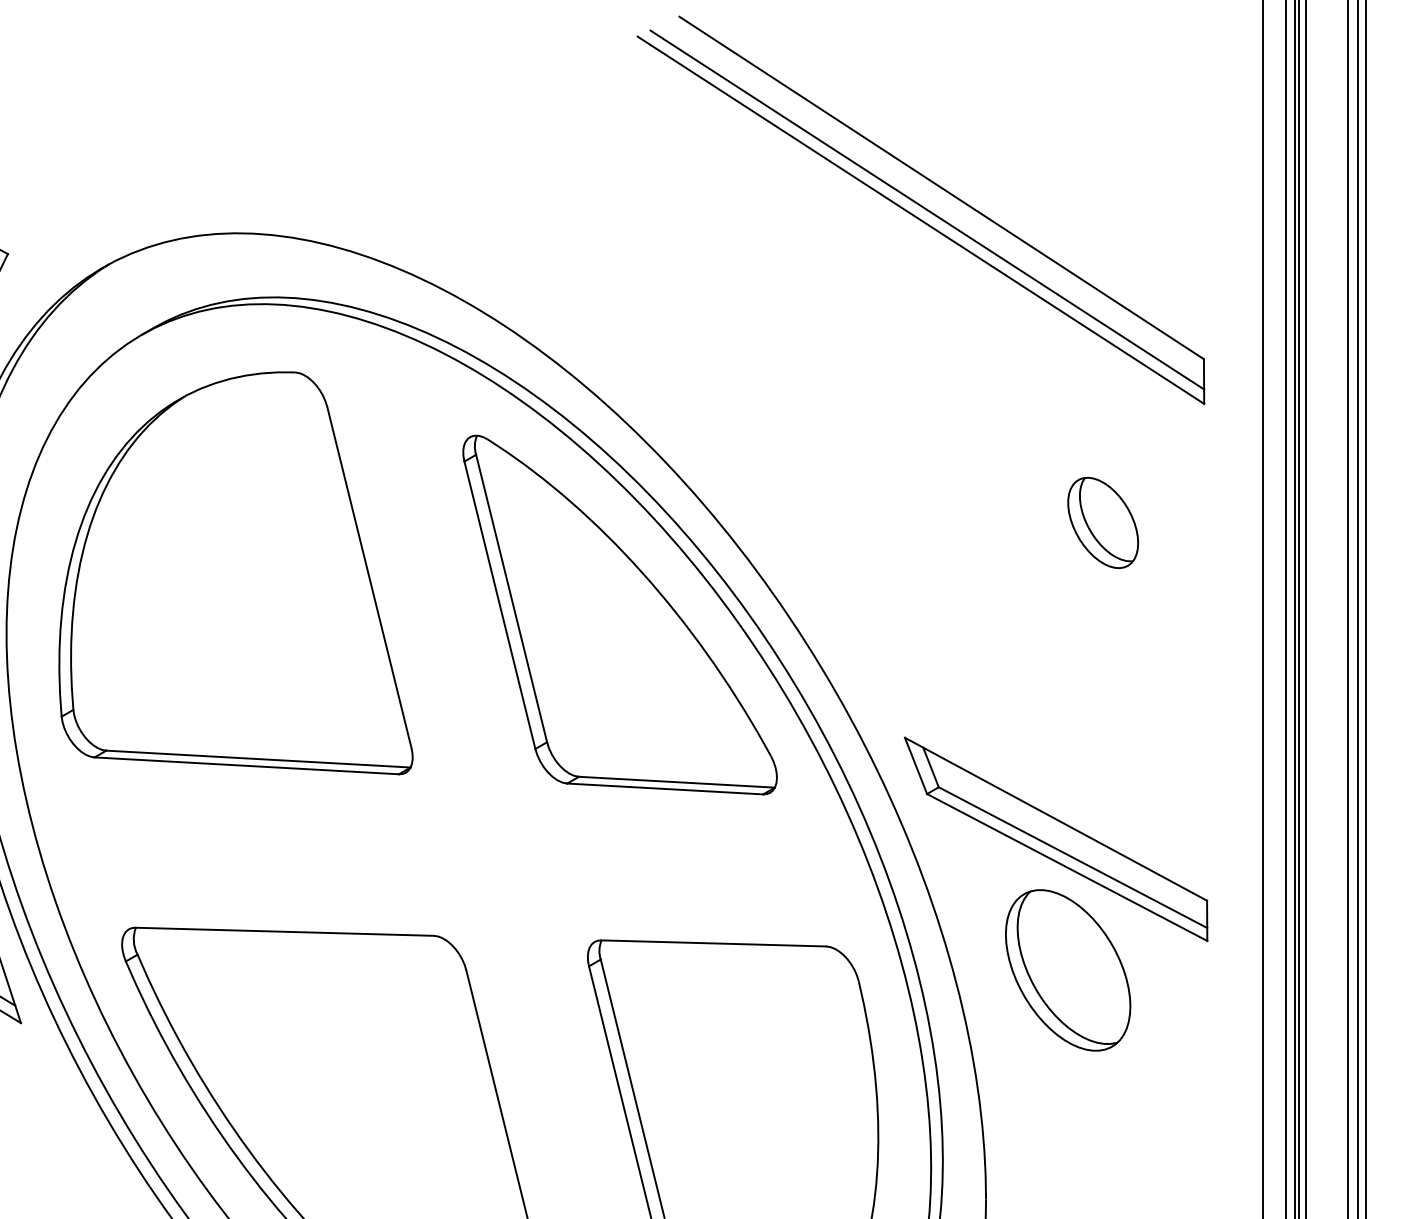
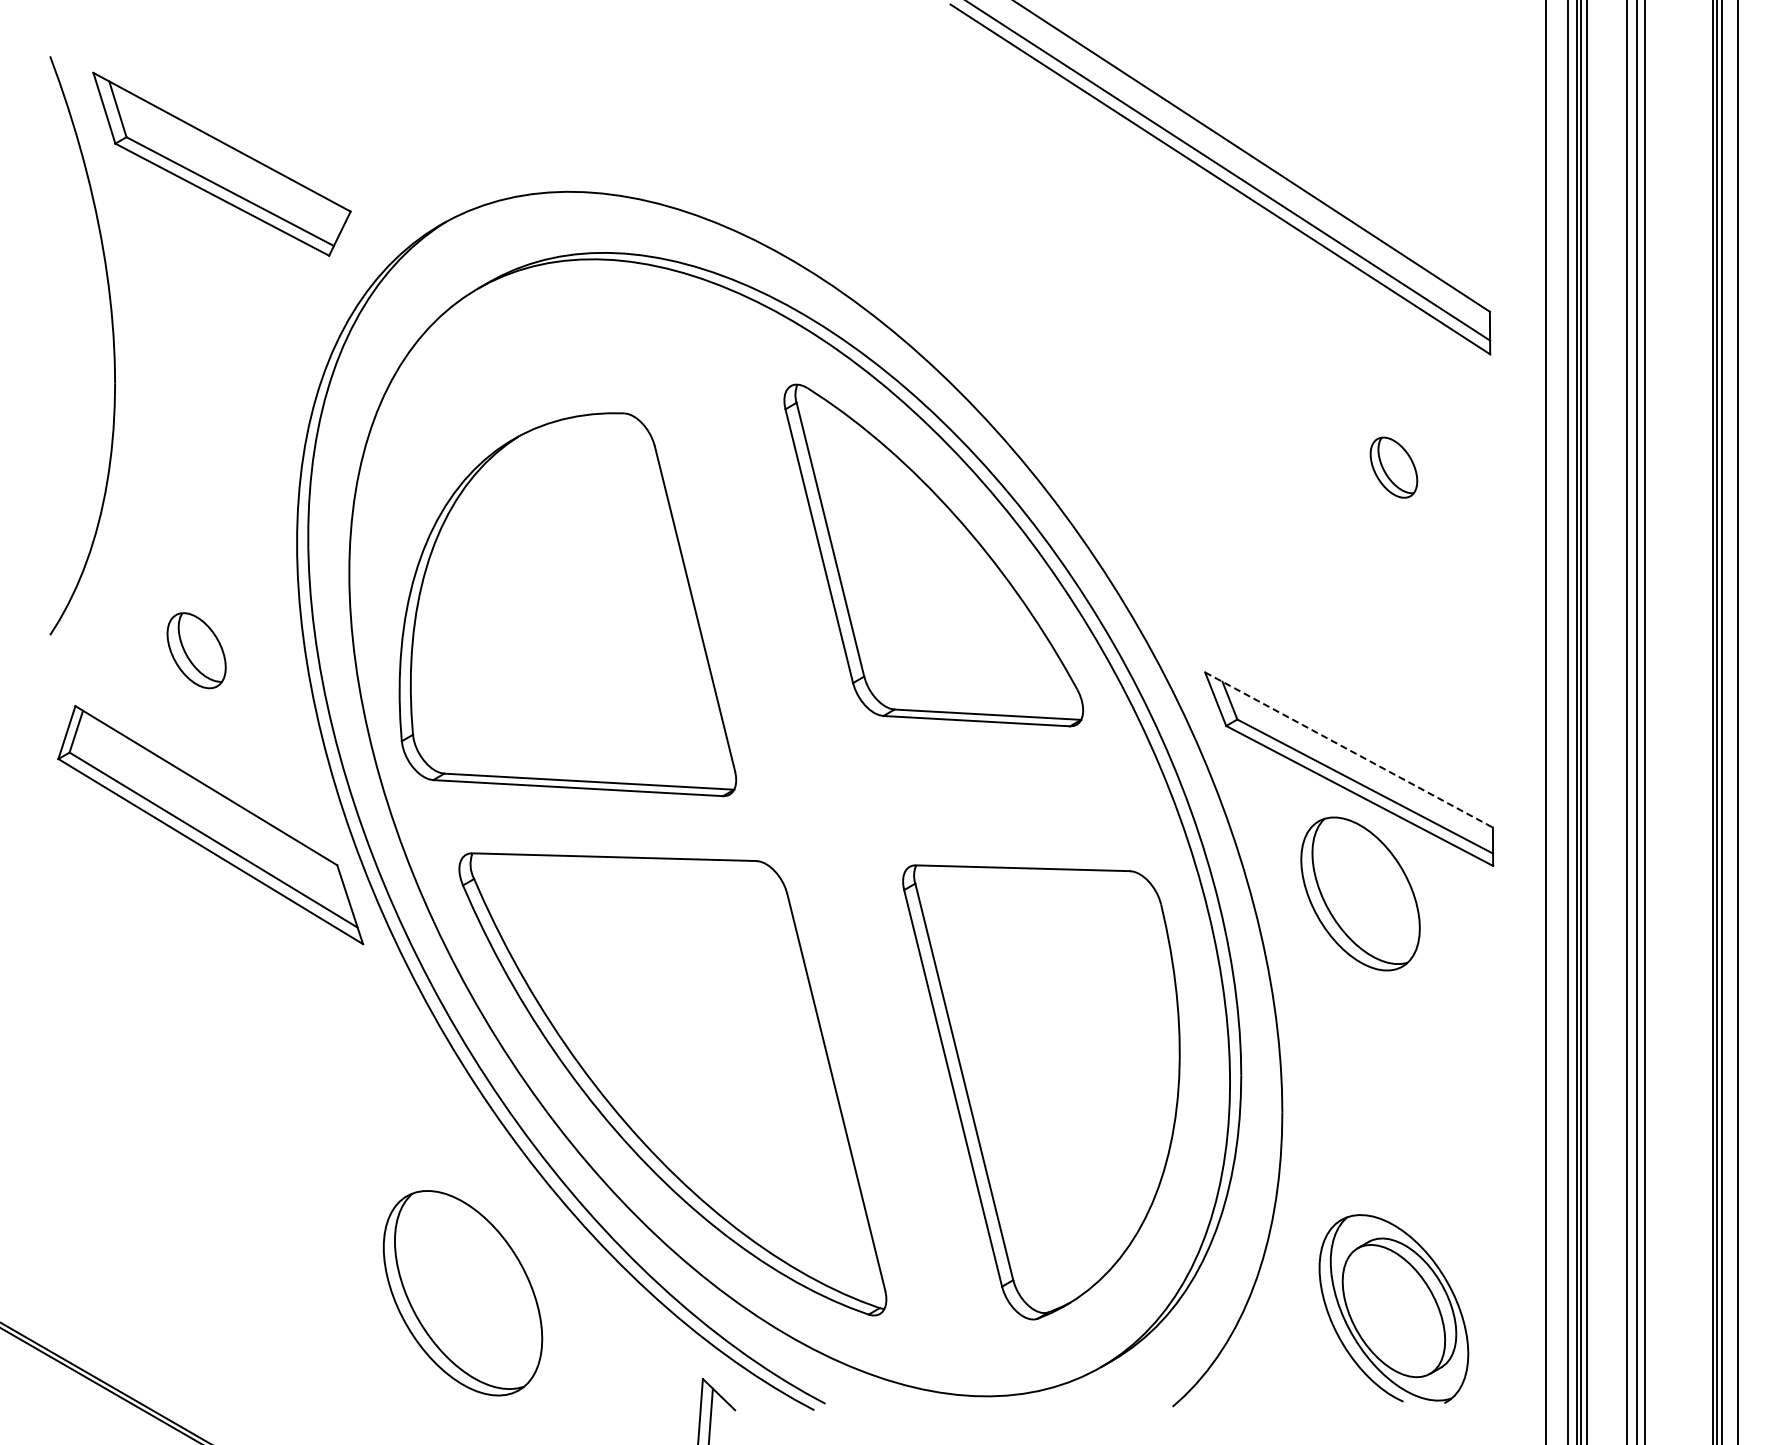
part: (1102, 522) -> (1393, 467), size x0.7
part: (235, 573) -> (567, 604), moved
line: (1056, 819) -> (1349, 750), solid -> dashed

